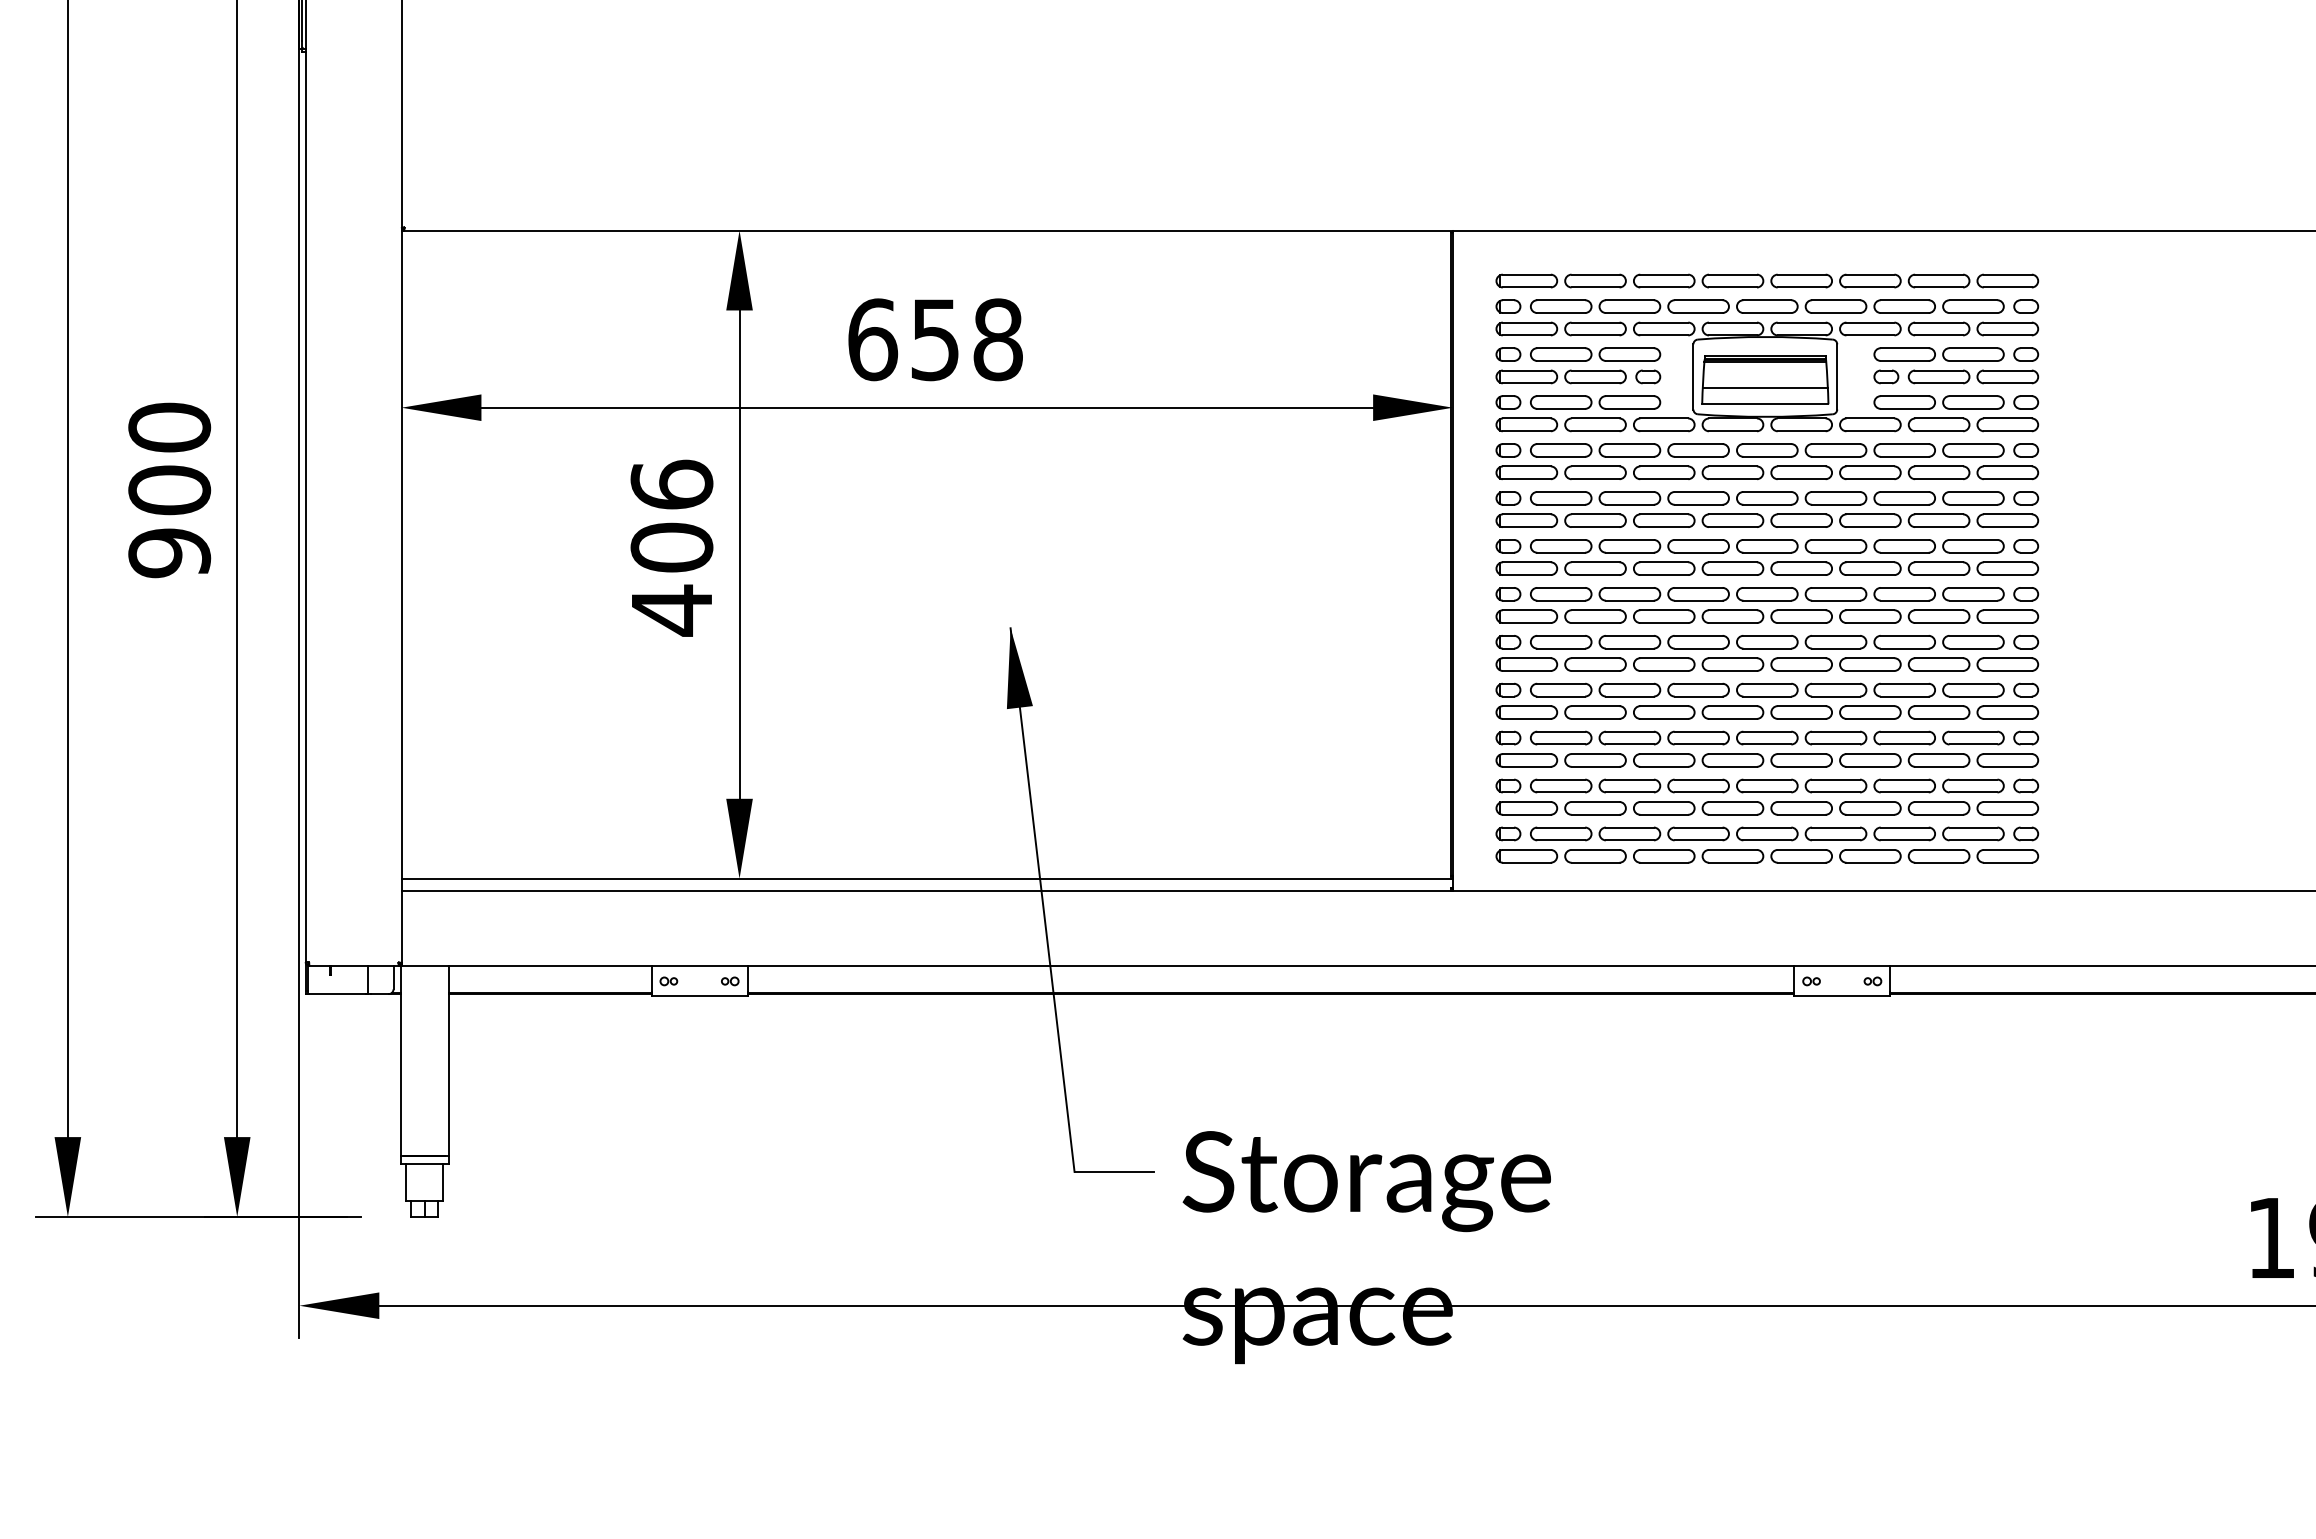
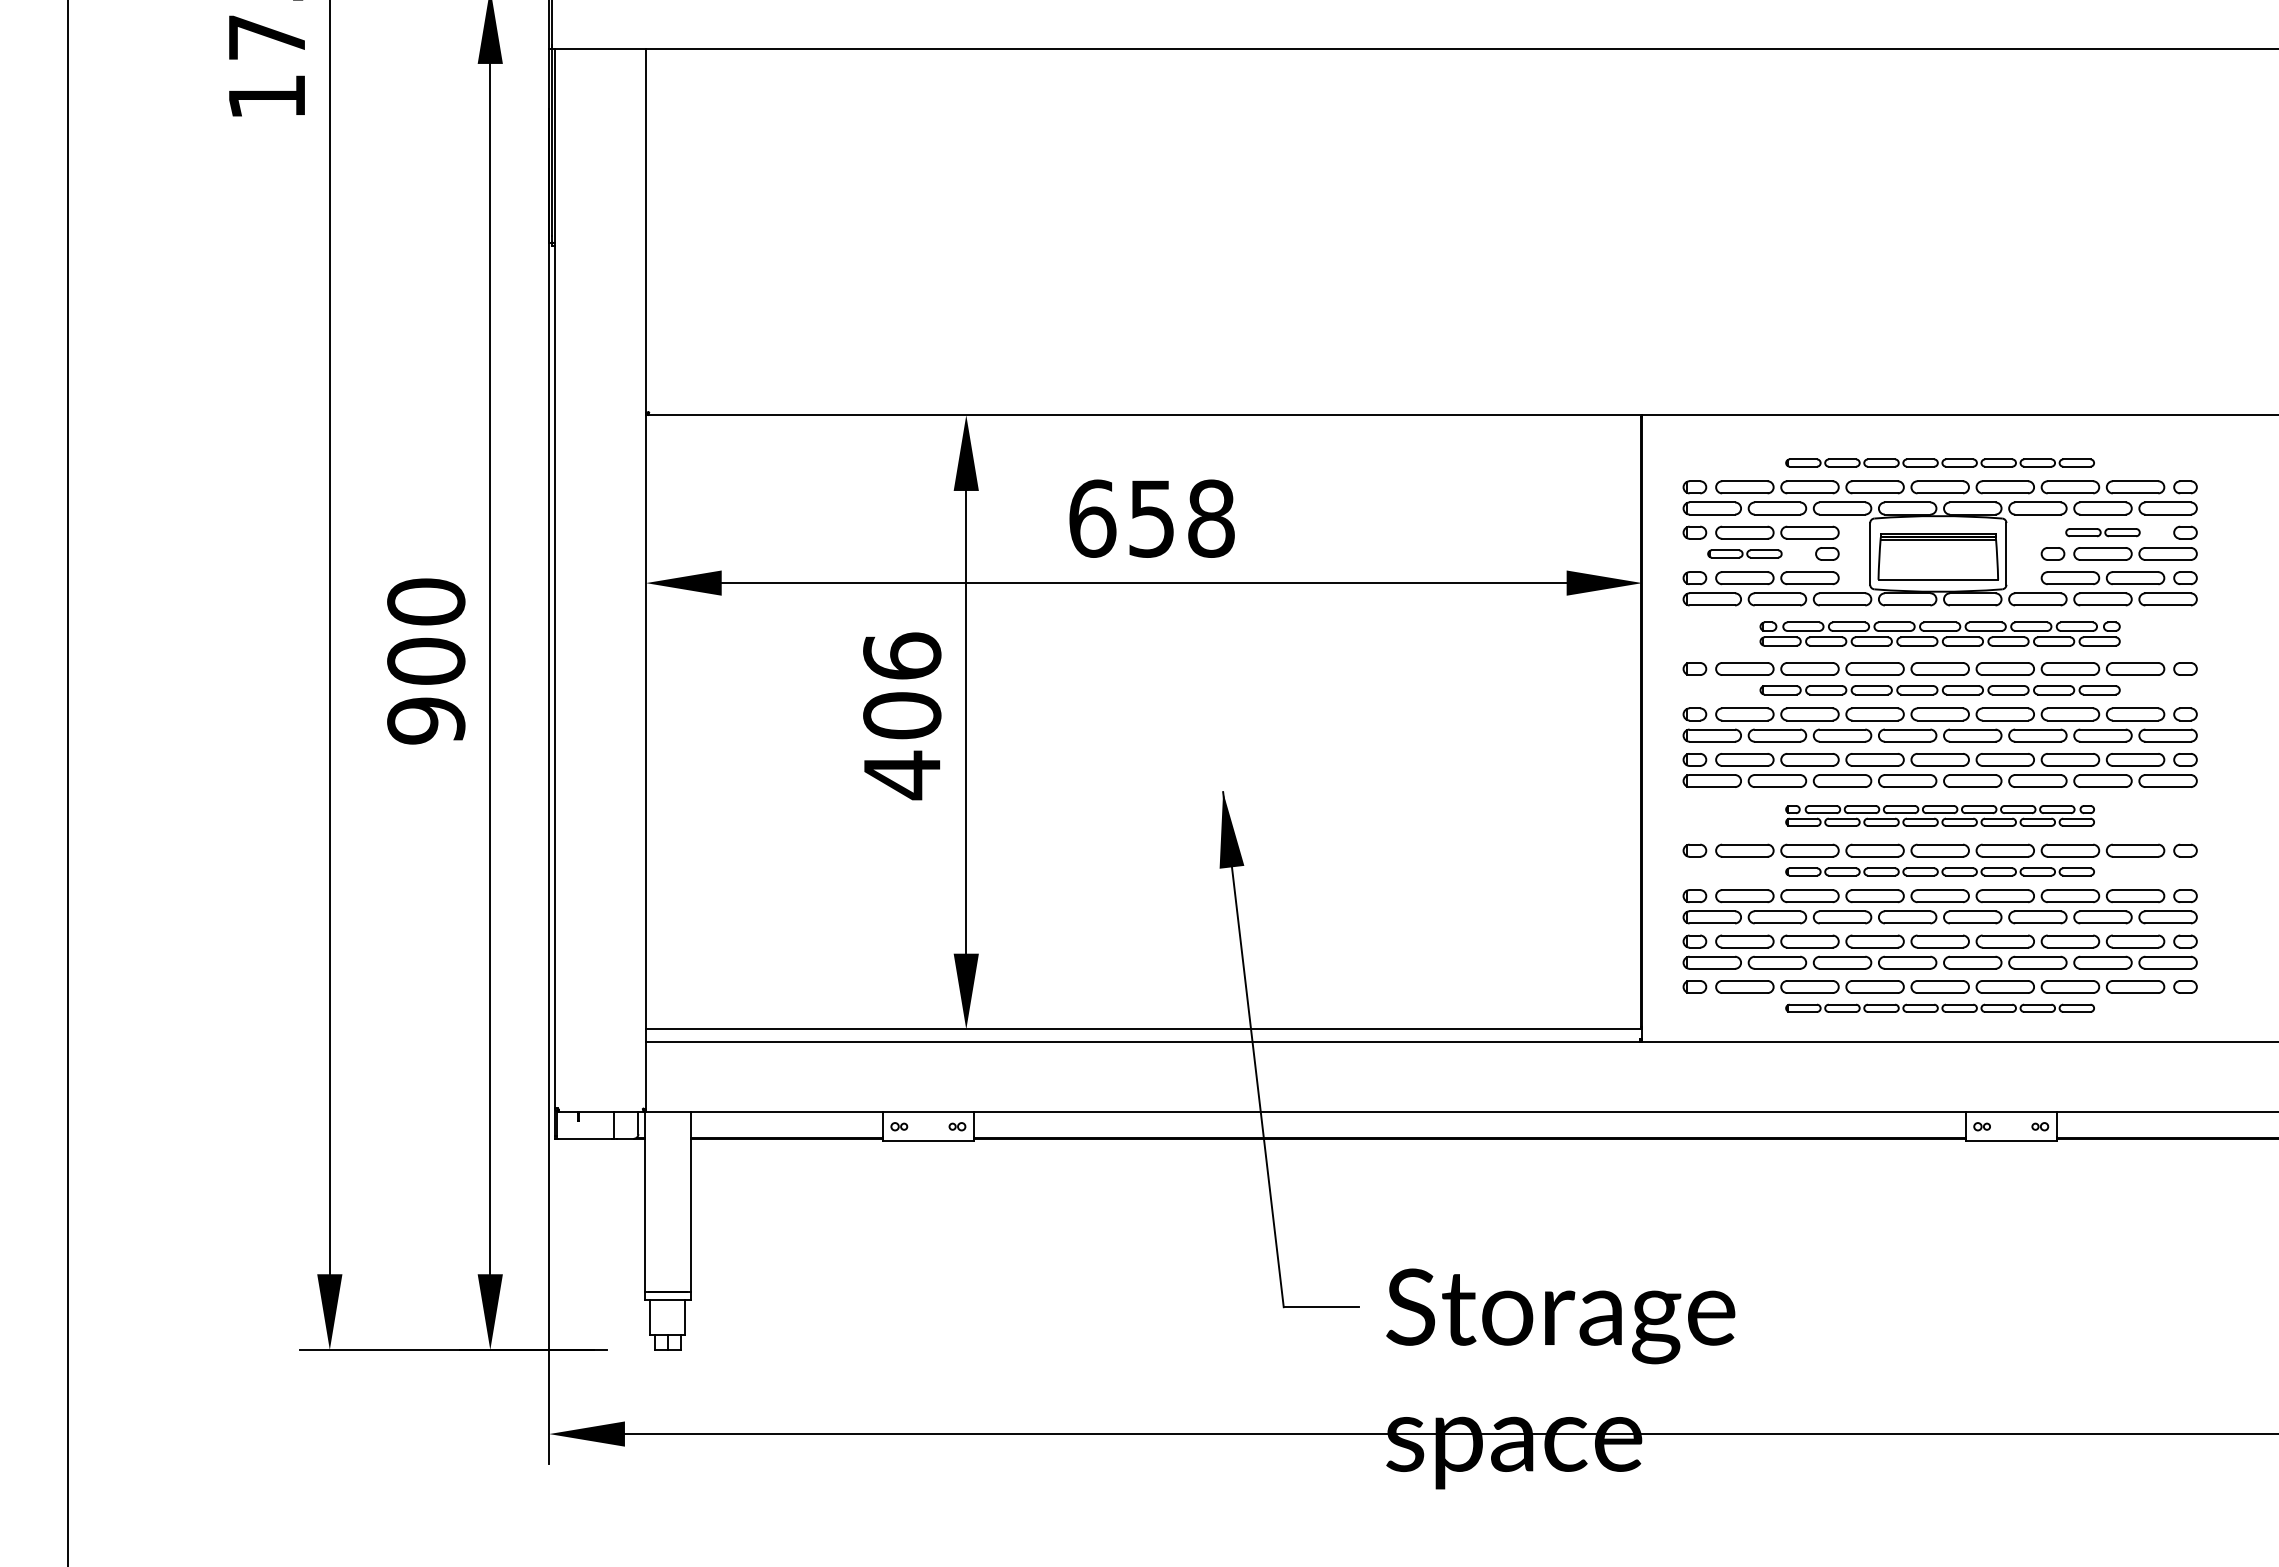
part: (1766, 280) -> (1939, 462), size x0.6
part: (1938, 354) -> (2102, 532), size x0.6
part: (1560, 376) -> (1744, 553), size x0.6
line: (1765, 388) -> (1938, 564), removed
part: (1766, 460) -> (1939, 633), size x0.7
part: (1766, 521) -> (1939, 690), size x0.7
part: (1766, 652) -> (1939, 815), size x0.6
part: (1766, 712) -> (1939, 871), size x0.6
part: (1766, 856) -> (1939, 1008), size x0.6

